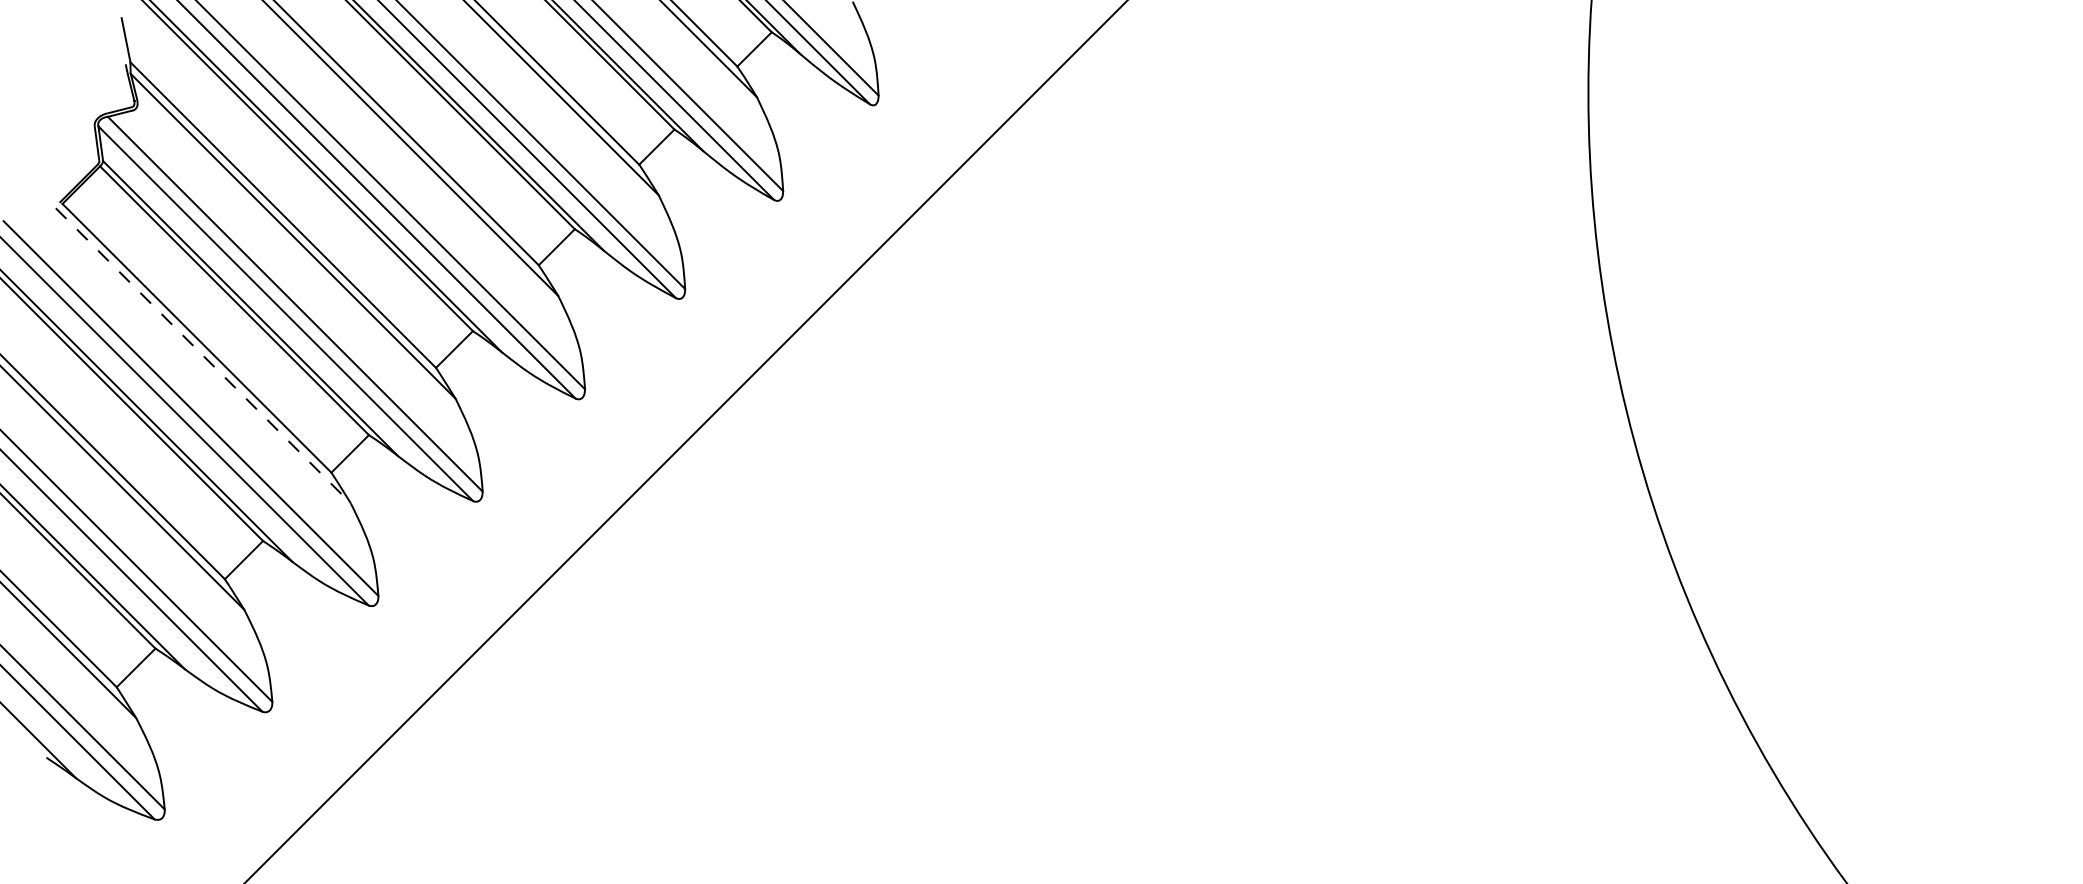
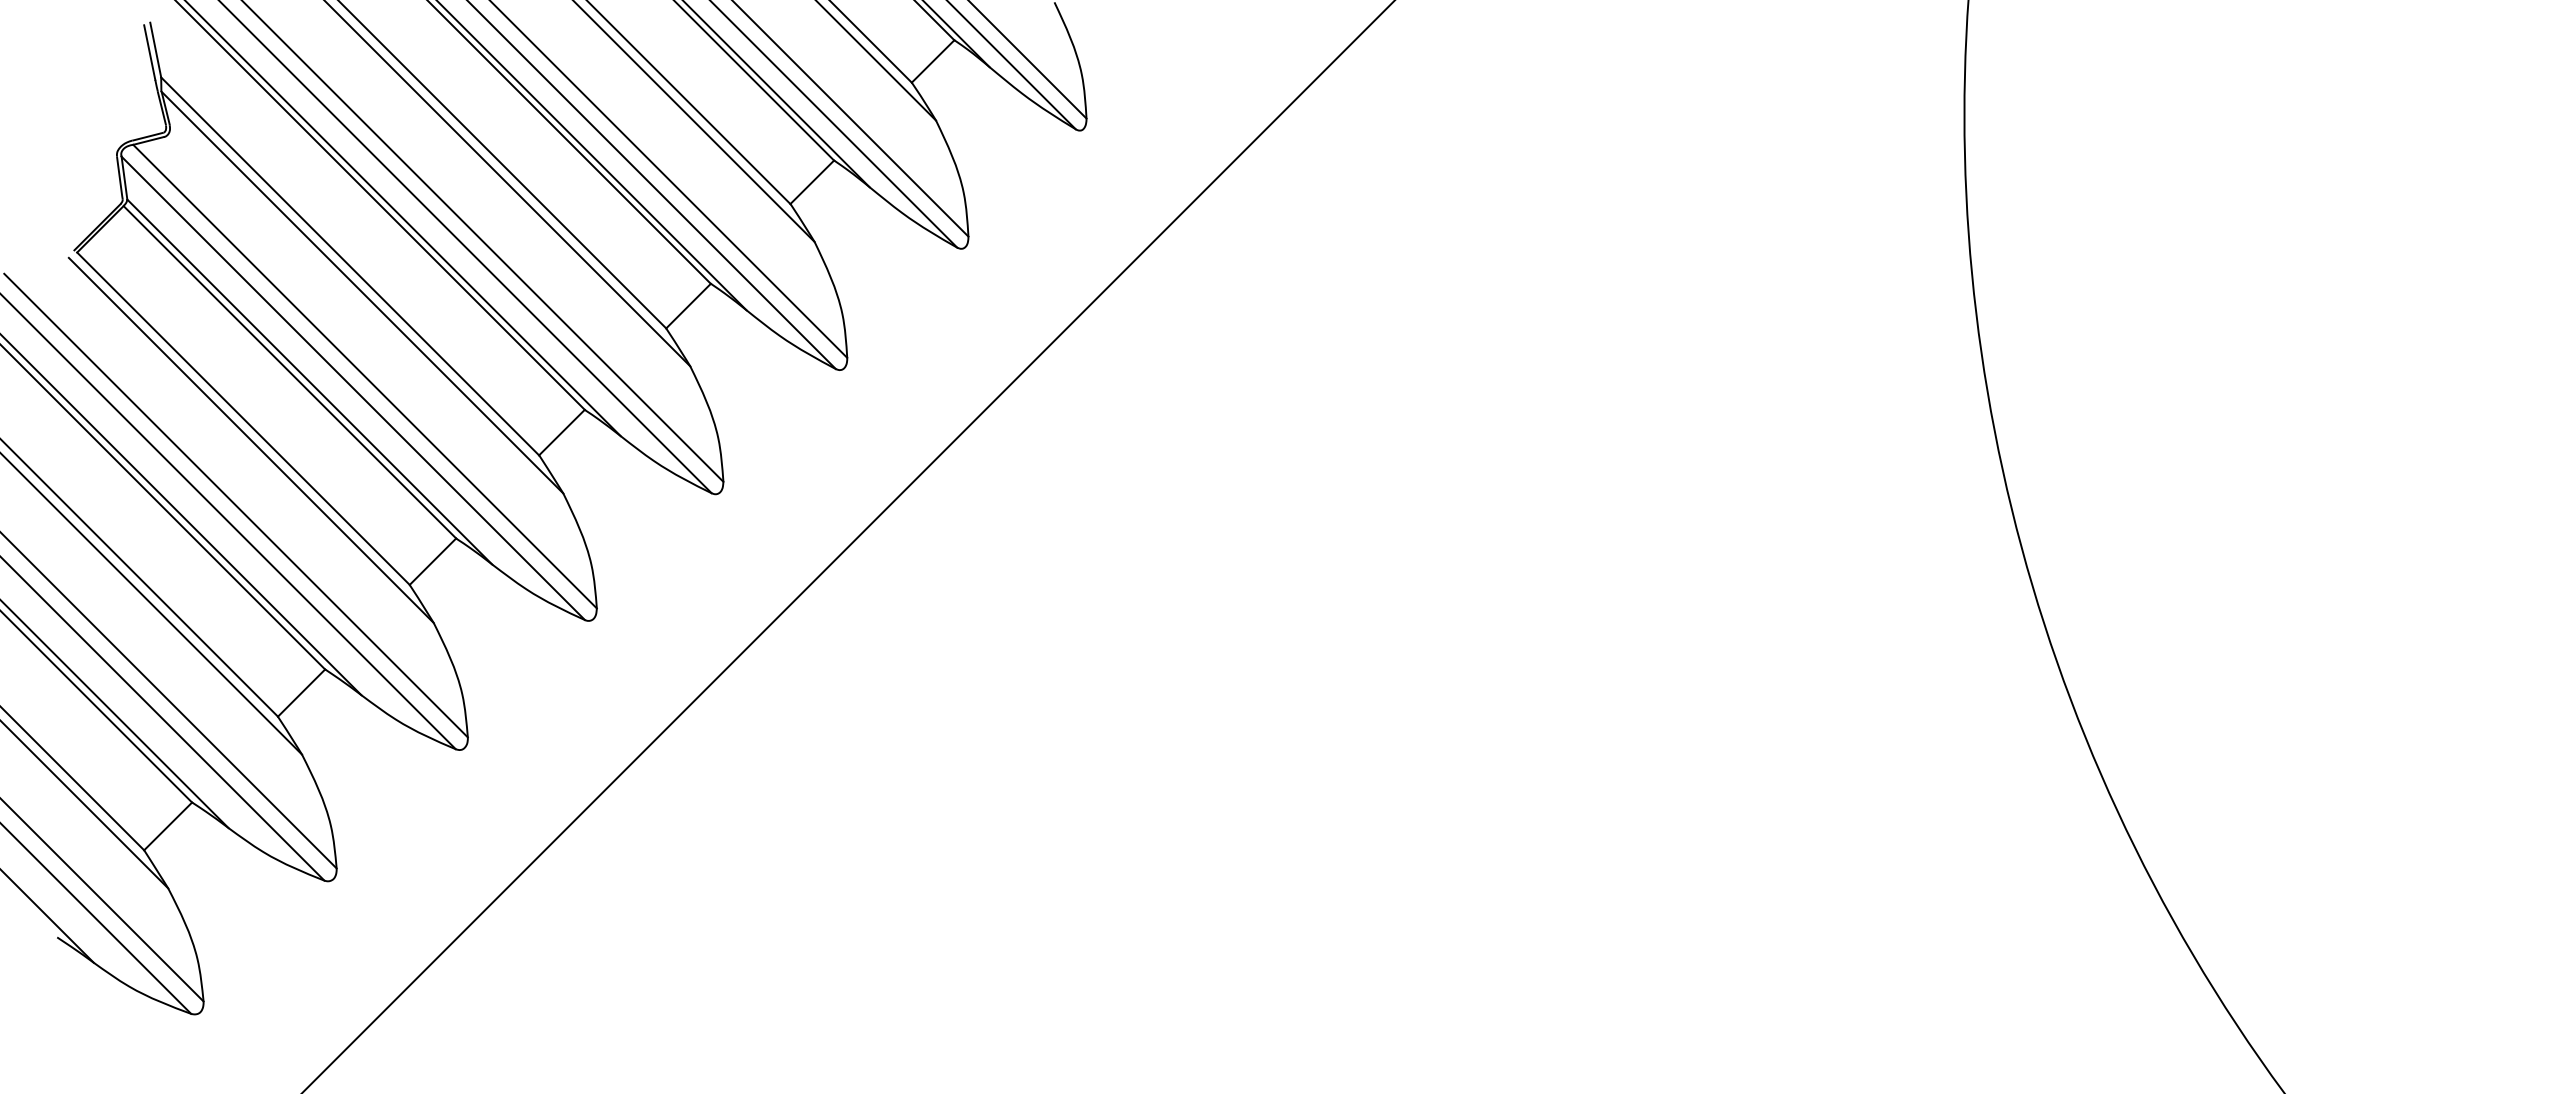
line: (121, 42) -> (149, 52), added
line: (203, 355) -> (251, 440), dashed -> solid

